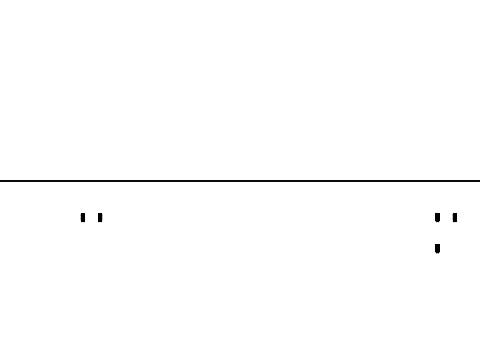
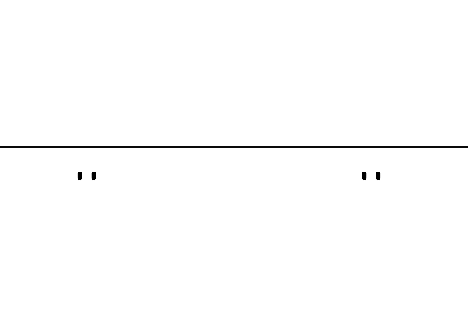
part: (437, 248) -> (364, 200), removed

